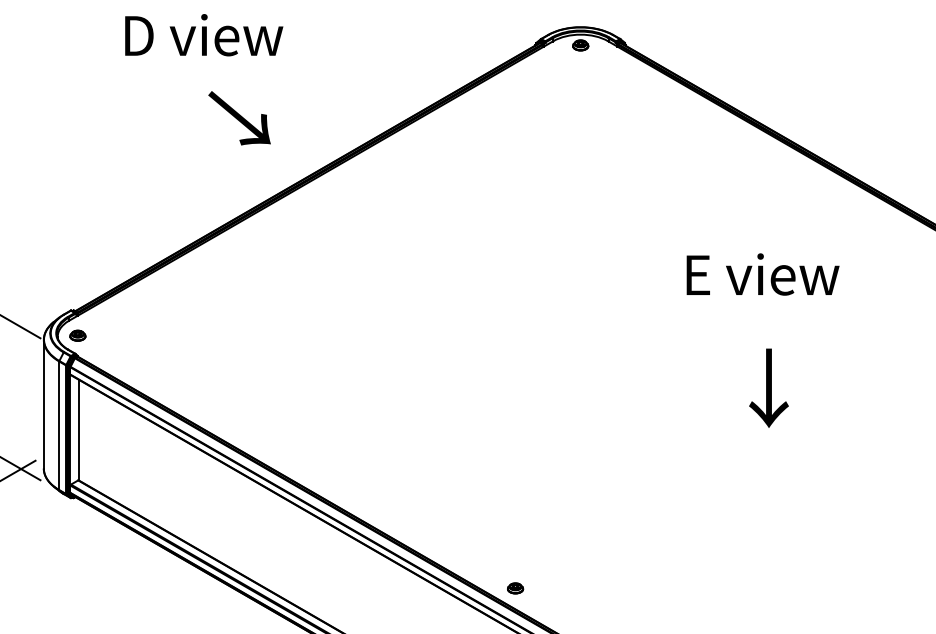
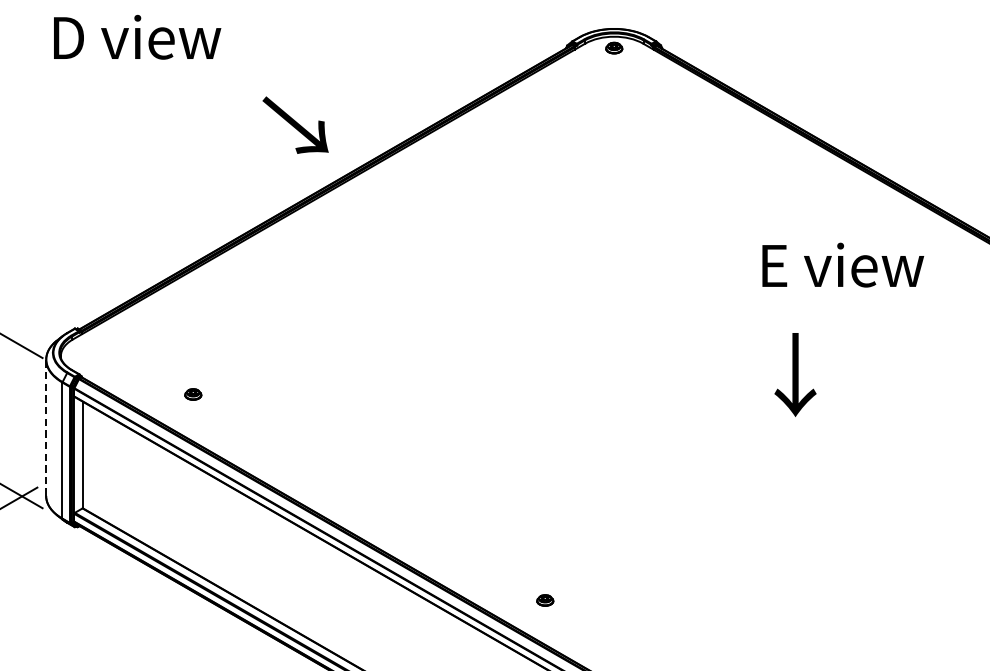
text: (204, 35) -> (137, 37), moved
text: (239, 118) -> (295, 125), moved
text: (762, 274) -> (842, 265), moved
part: (77, 335) -> (192, 394), moved
text: (768, 387) -> (794, 374), moved
line: (43, 403) -> (45, 427), solid -> dashed
part: (515, 588) -> (545, 600), moved

